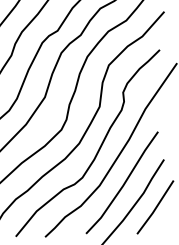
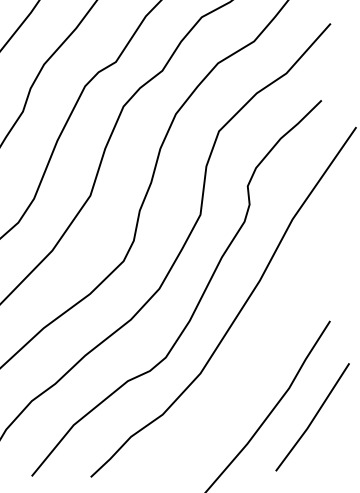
part: (121, 182) -> (244, 367), removed

